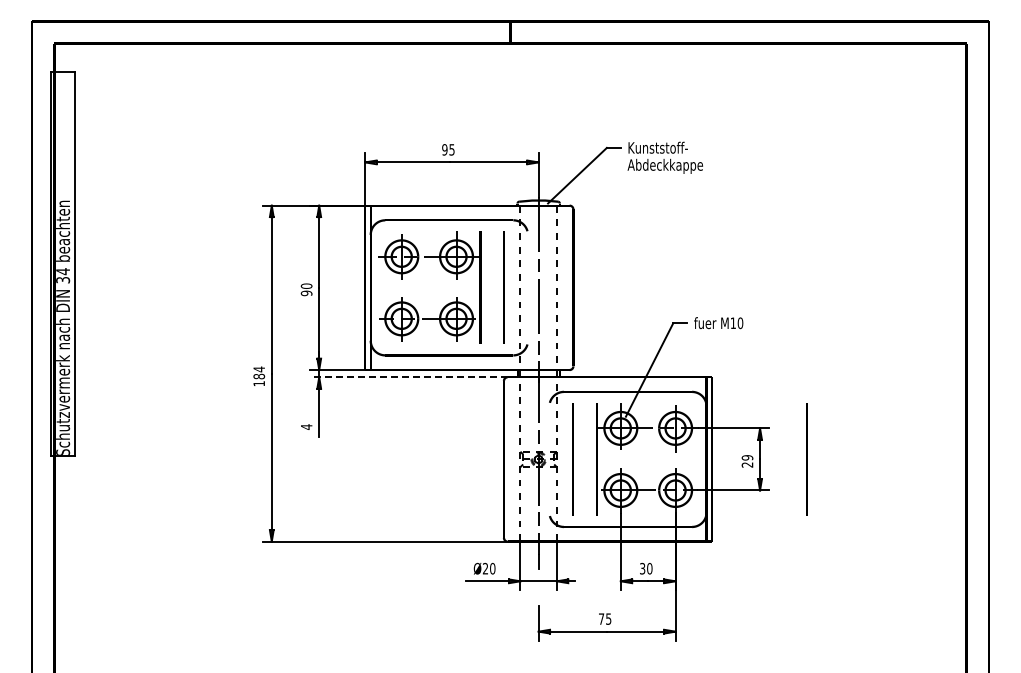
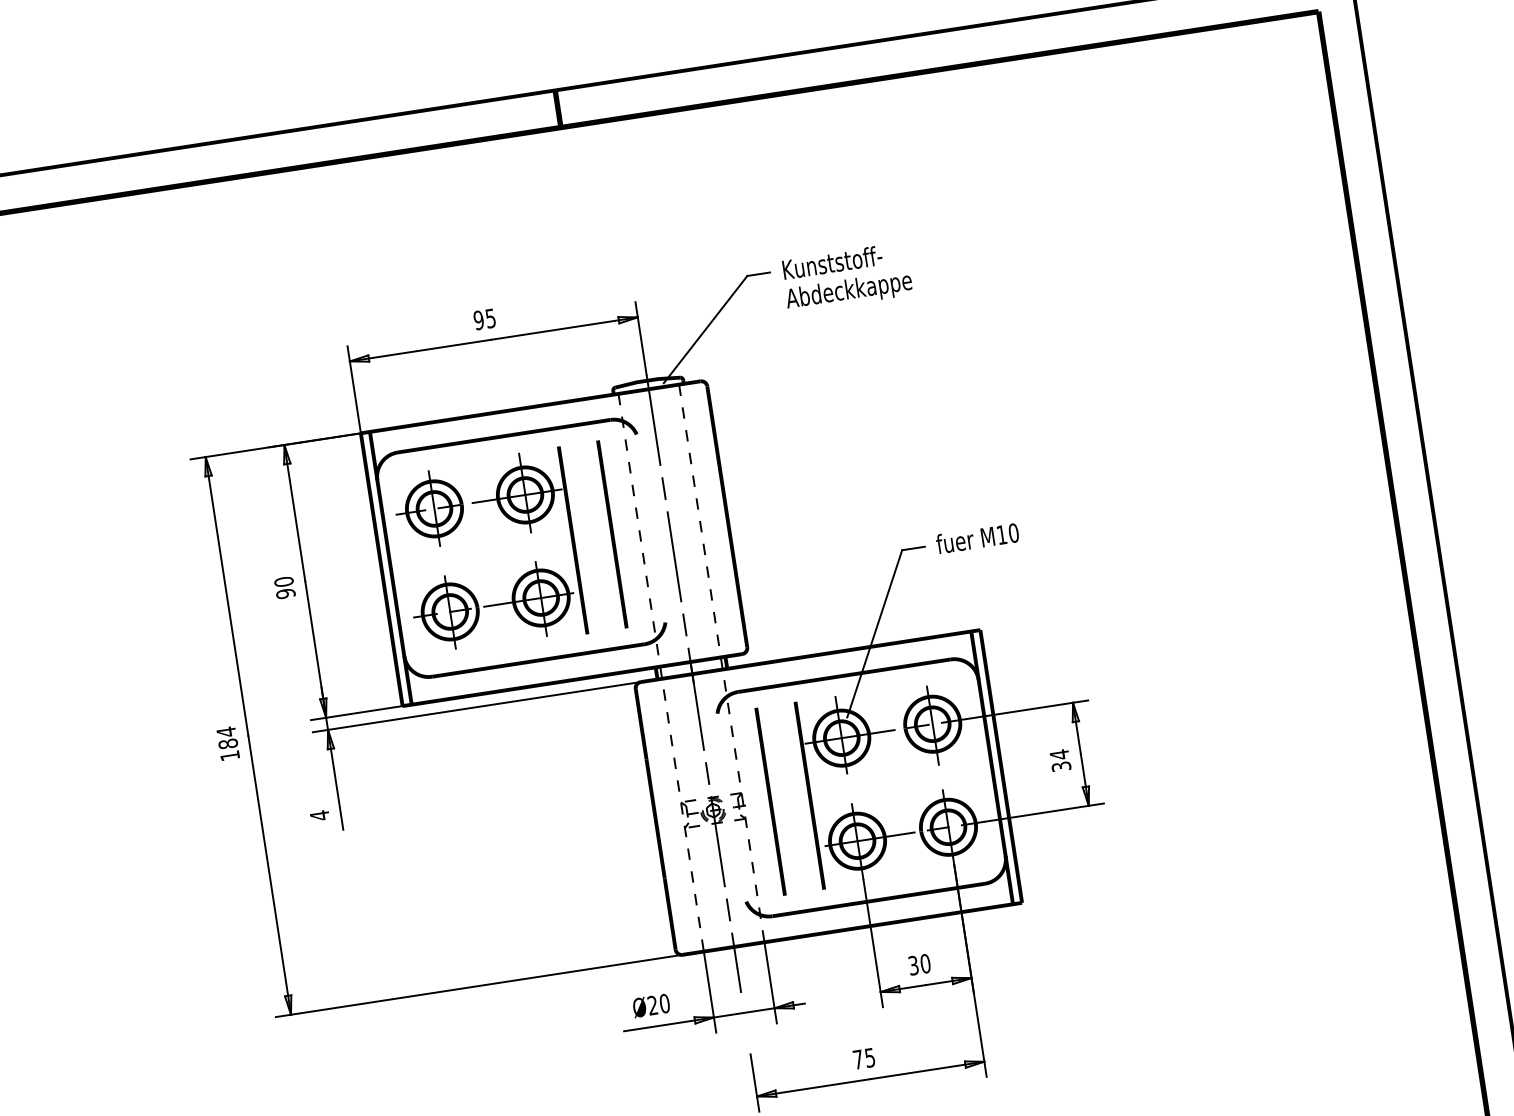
line: (408, 377) -> (476, 707), dashed -> solid
line: (806, 459) -> (1157, 742), removed
text: (747, 461) -> (1060, 760), 29 -> 34

